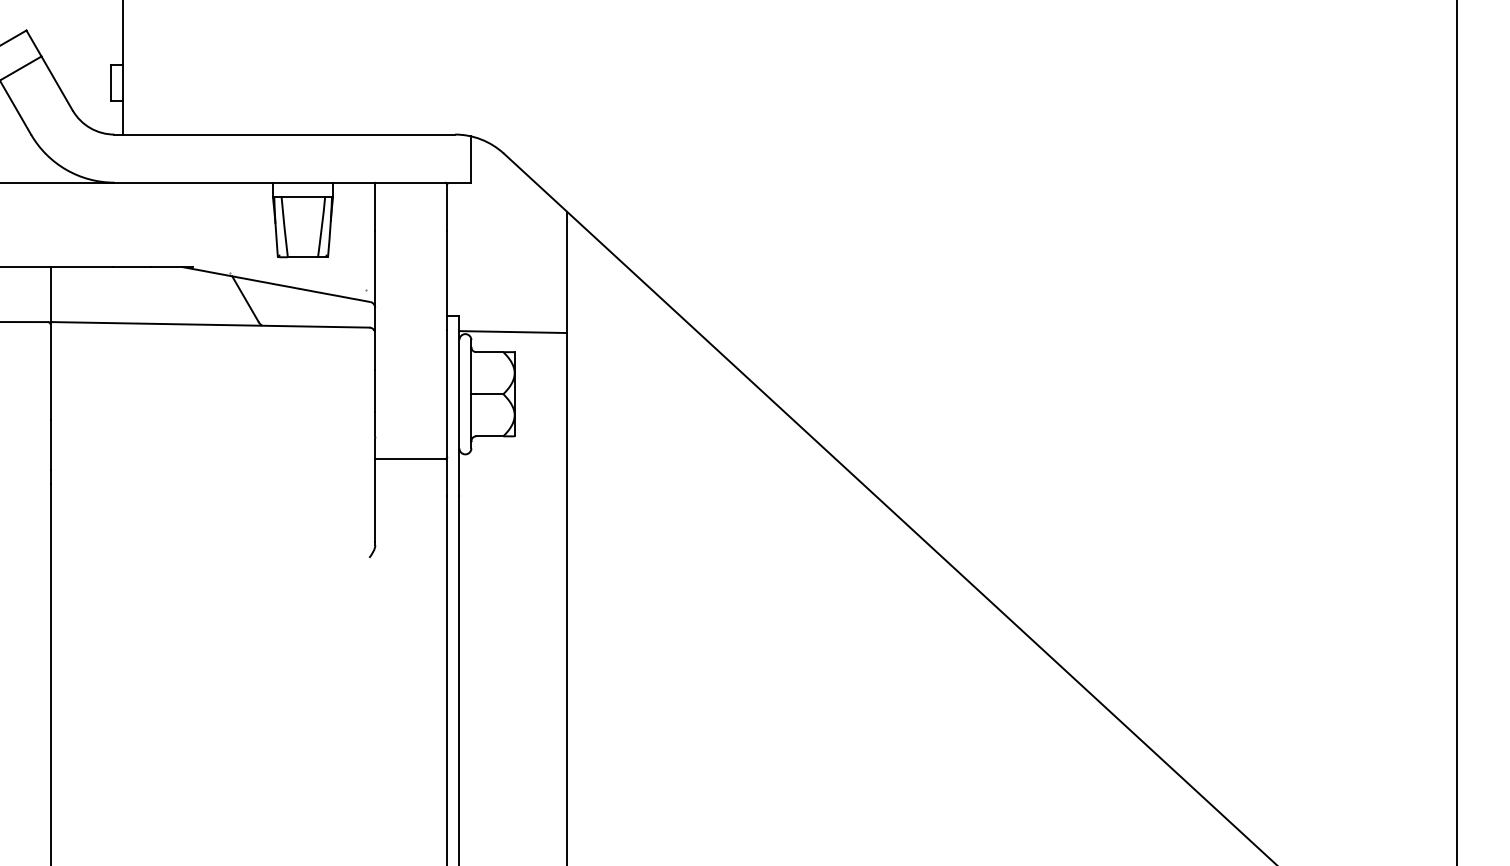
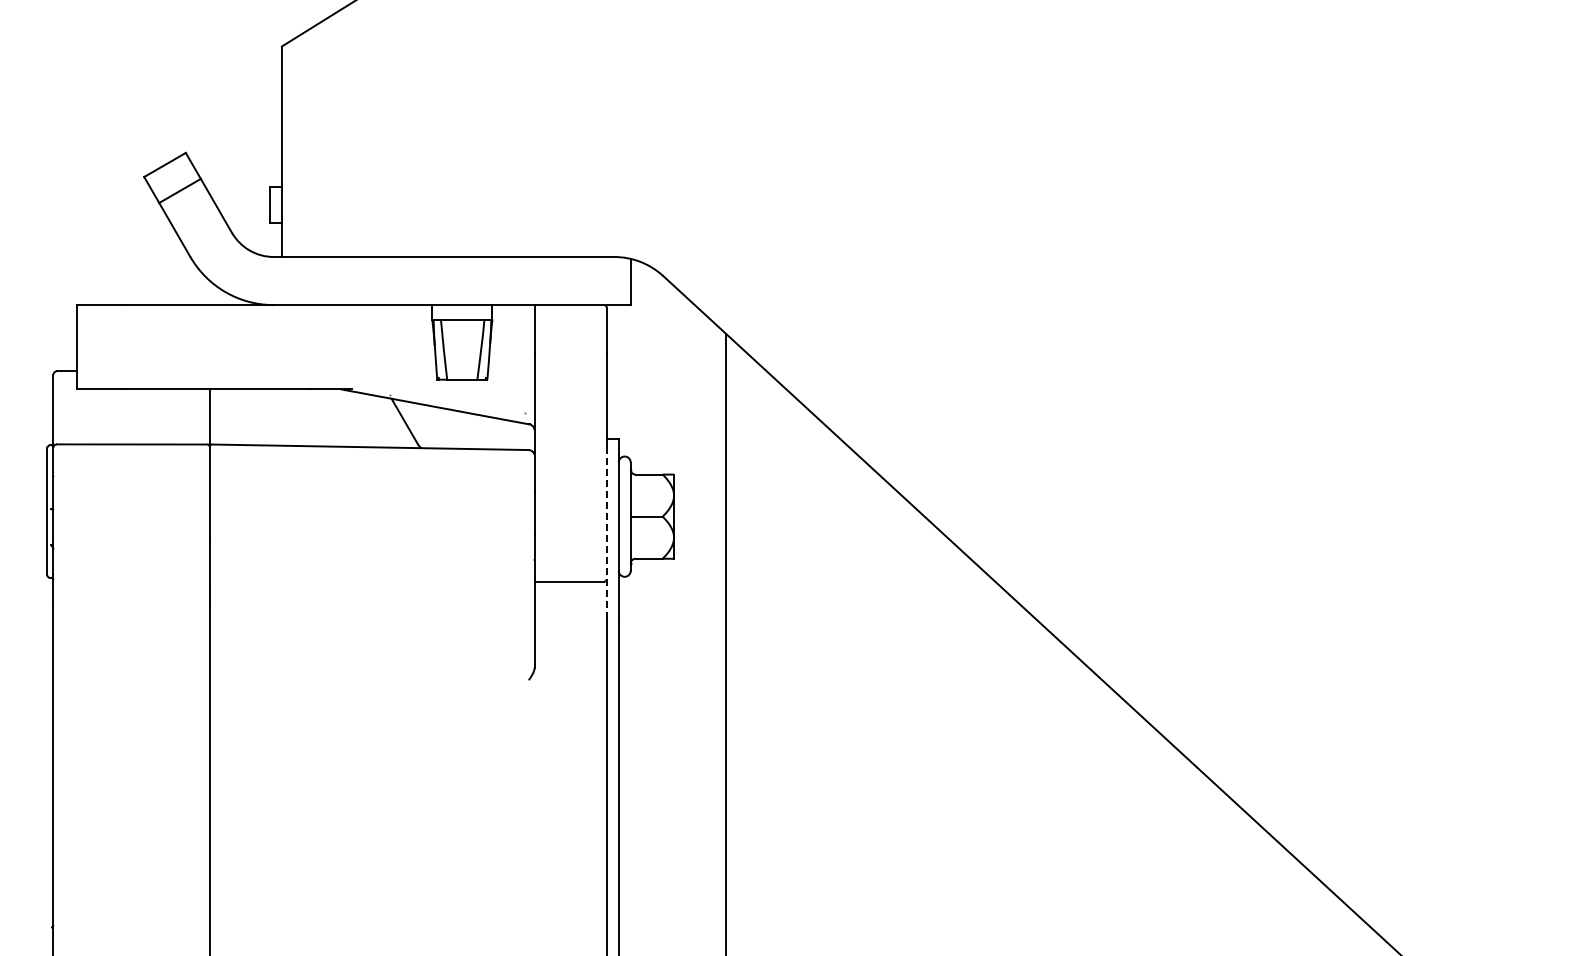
line: (513, 332) -> (672, 454), removed
line: (447, 413) -> (606, 535), solid -> dashed

